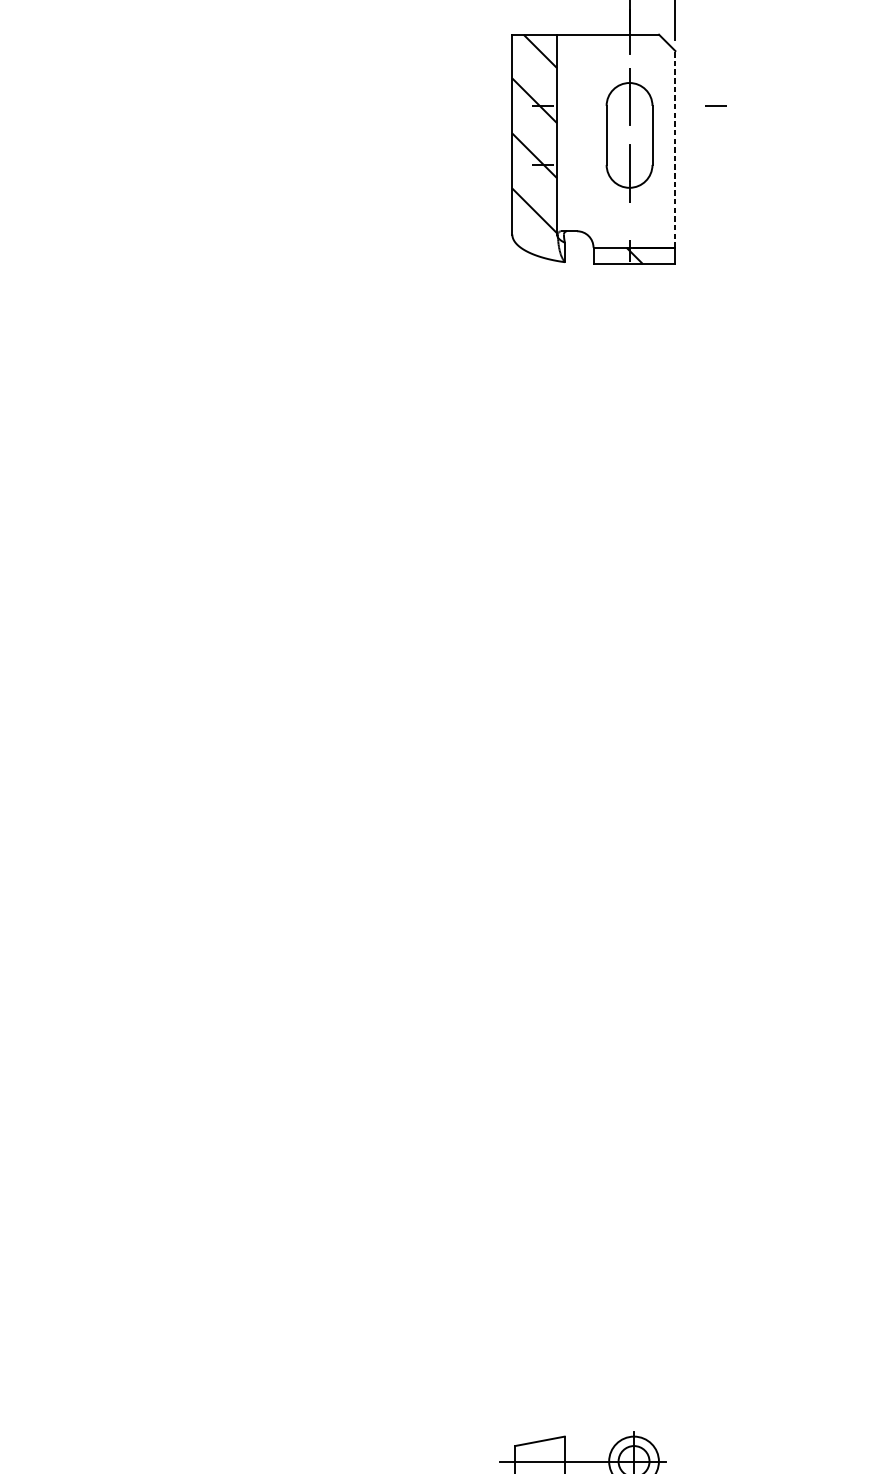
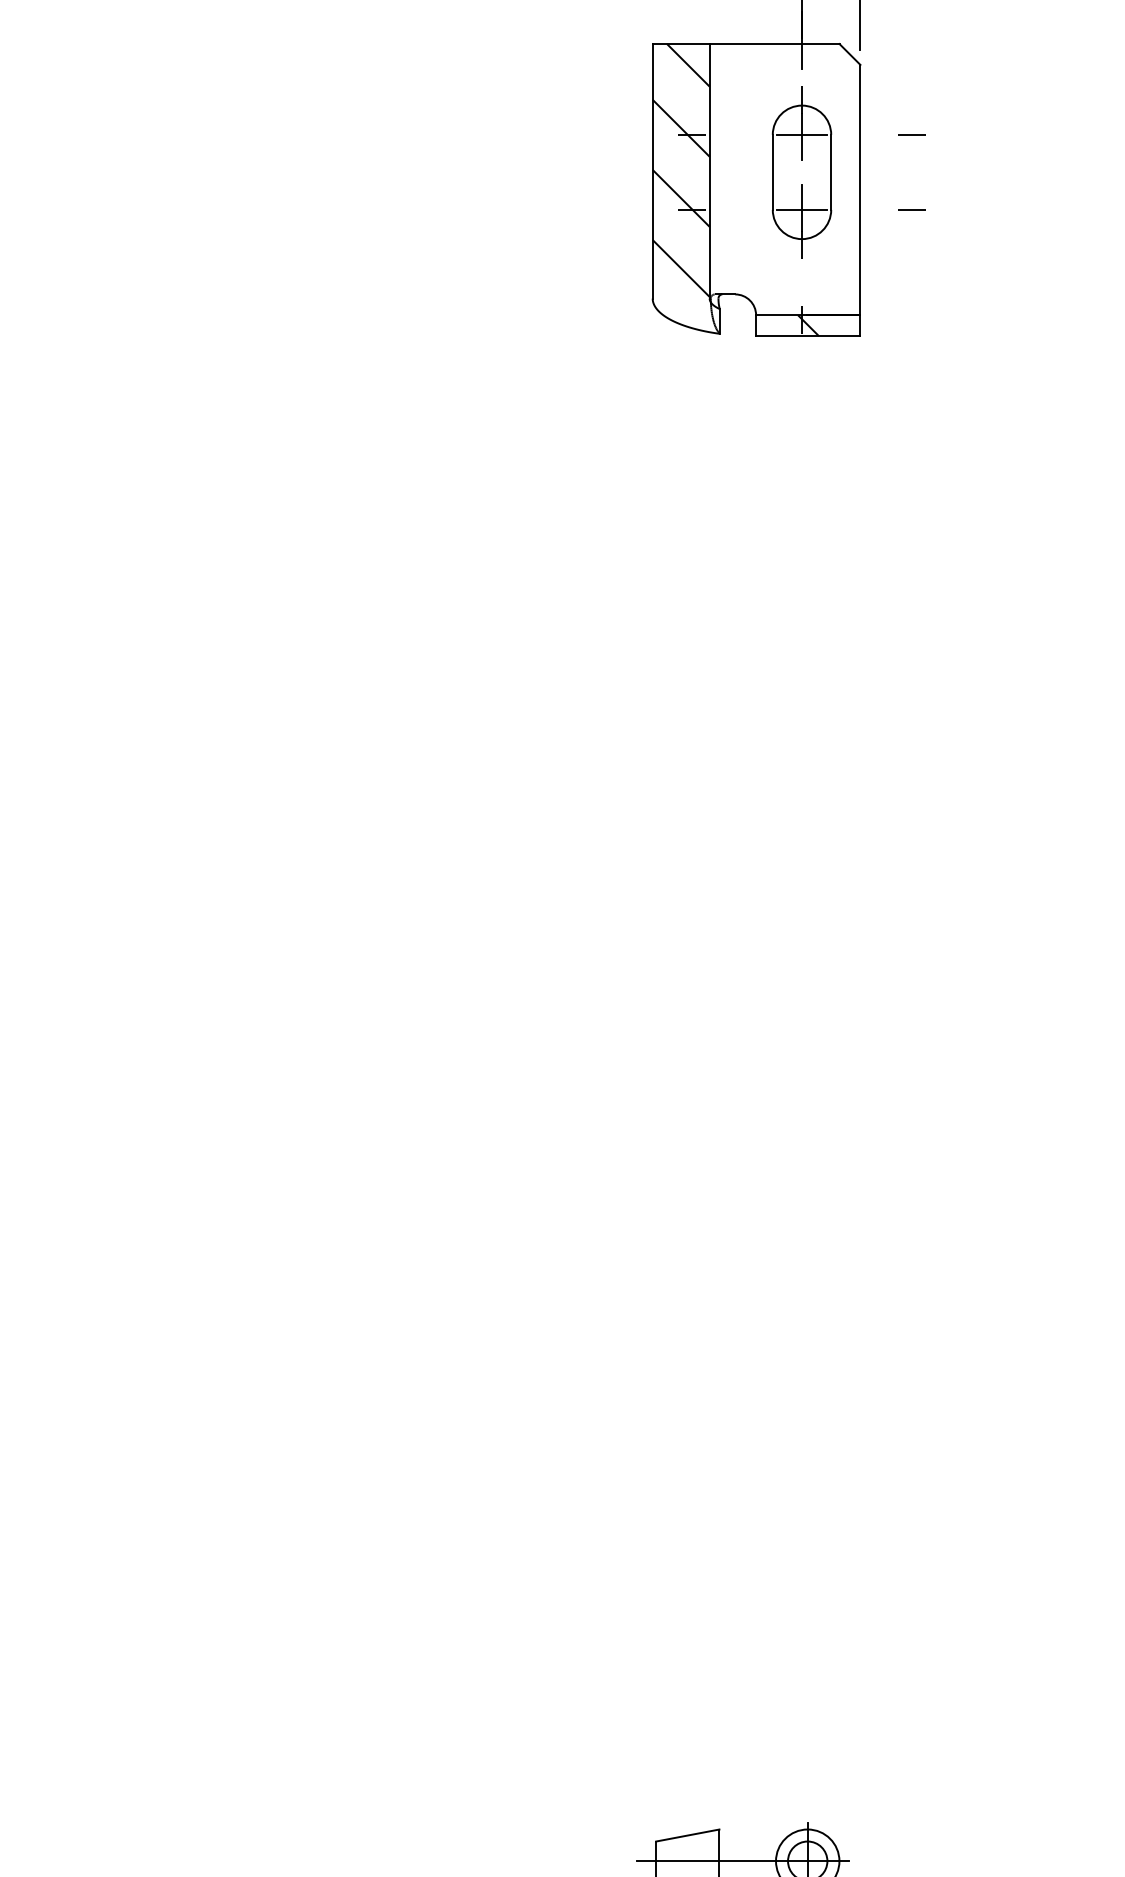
line: (629, 105) -> (801, 134), added
line: (675, 148) -> (860, 189), dashed -> solid
line: (629, 164) -> (801, 209), added
line: (715, 164) -> (911, 209), added

